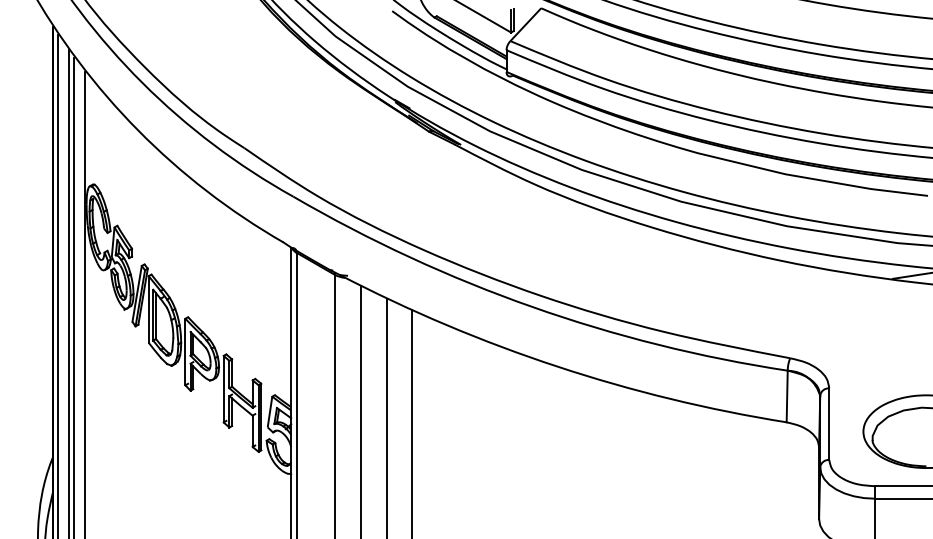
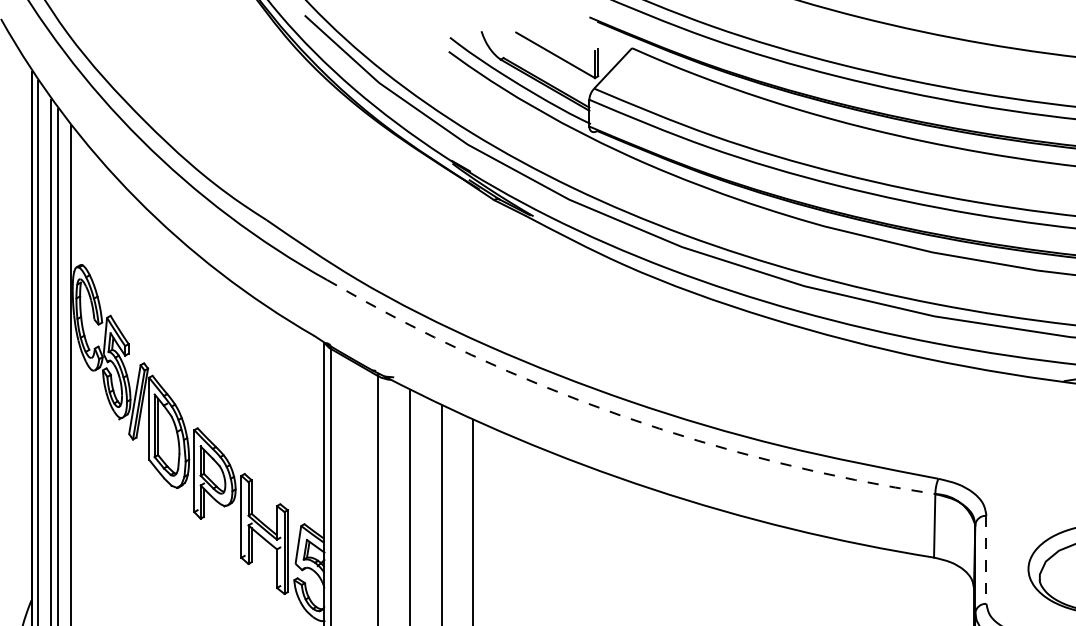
arc: (532, 306) -> (621, 415), solid -> dashed
line: (829, 424) -> (986, 560), solid -> dashed

